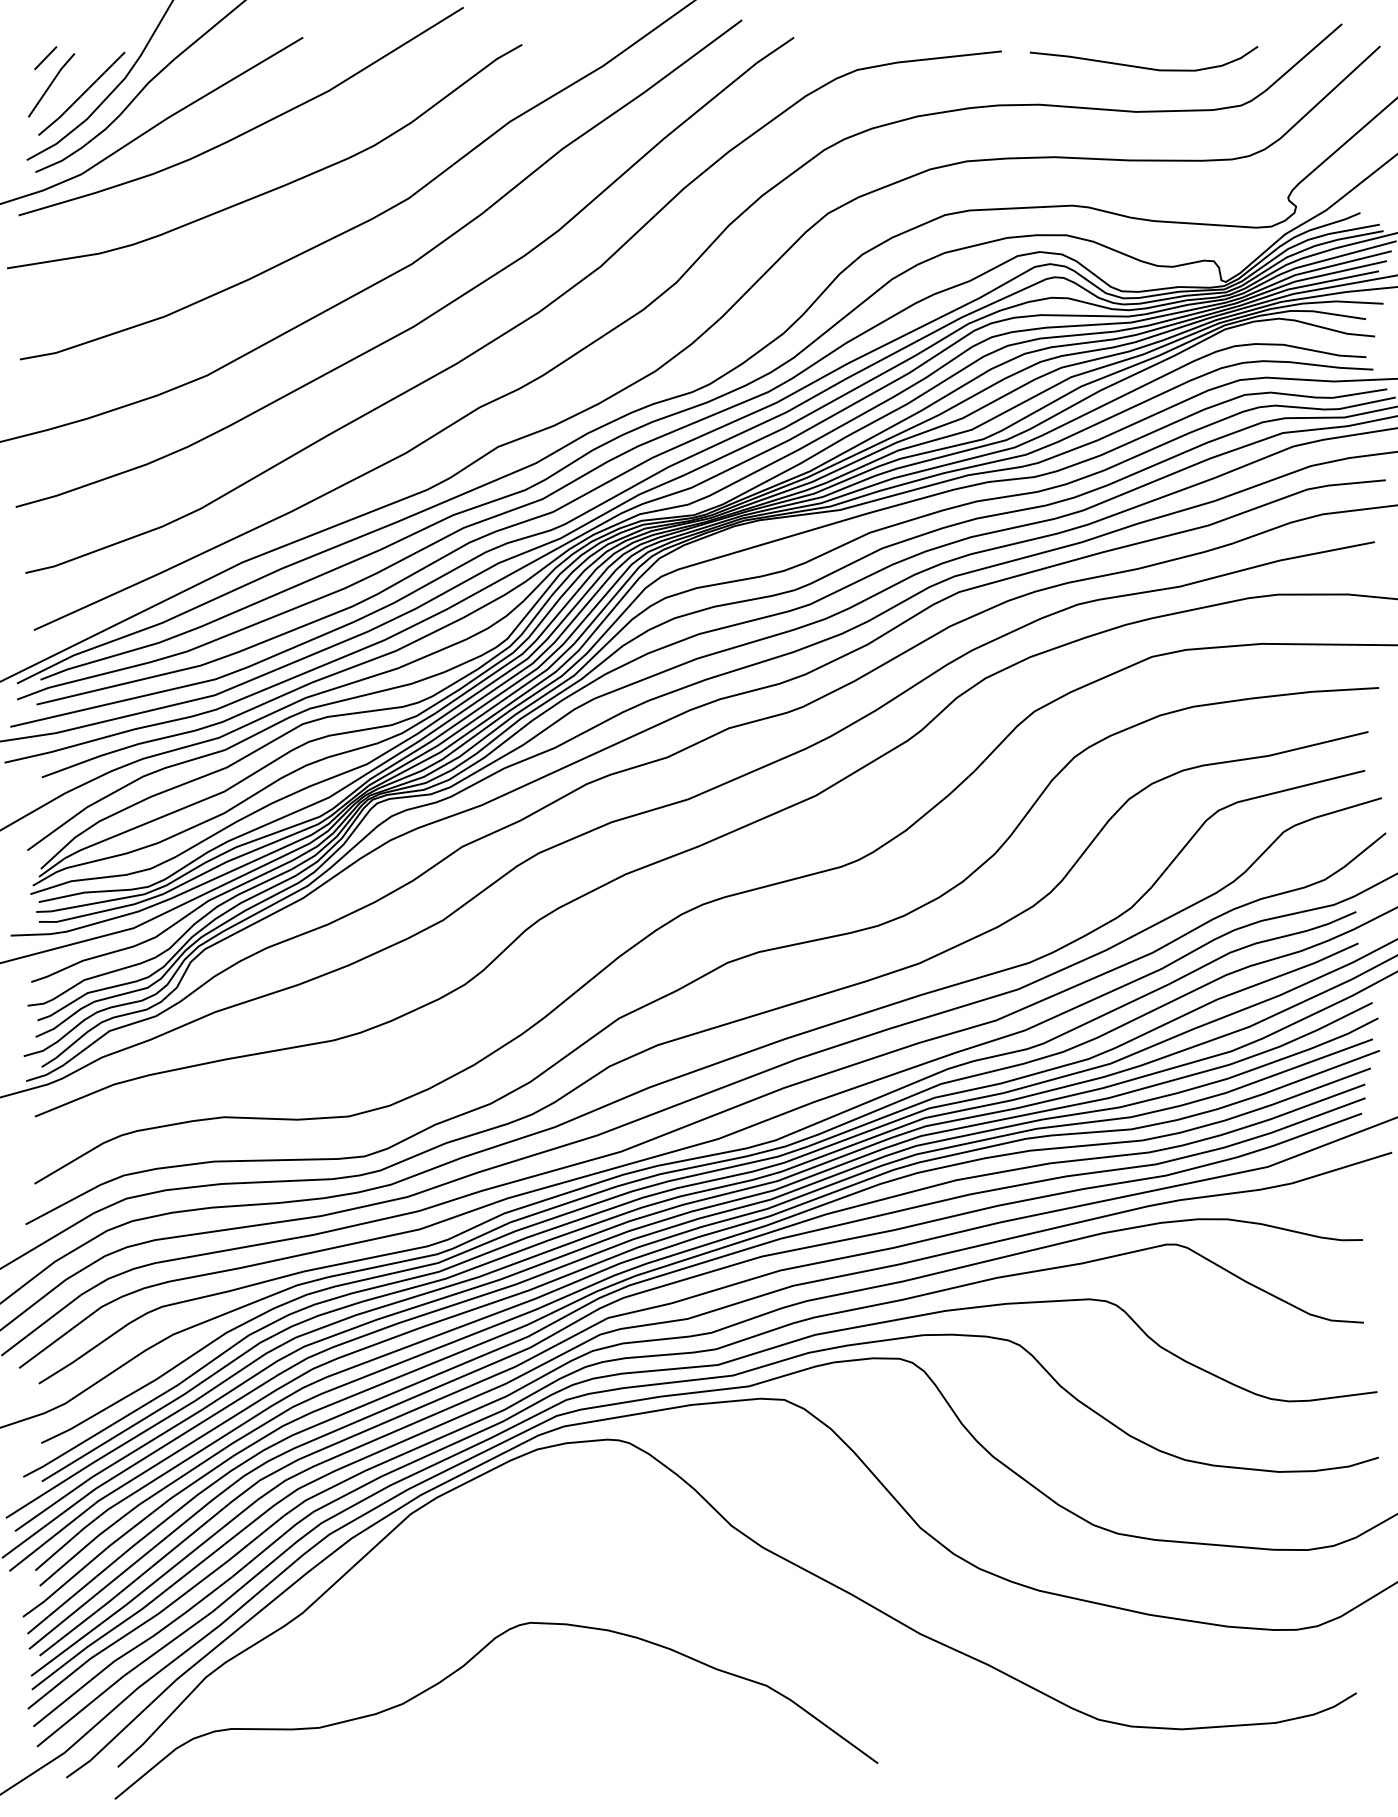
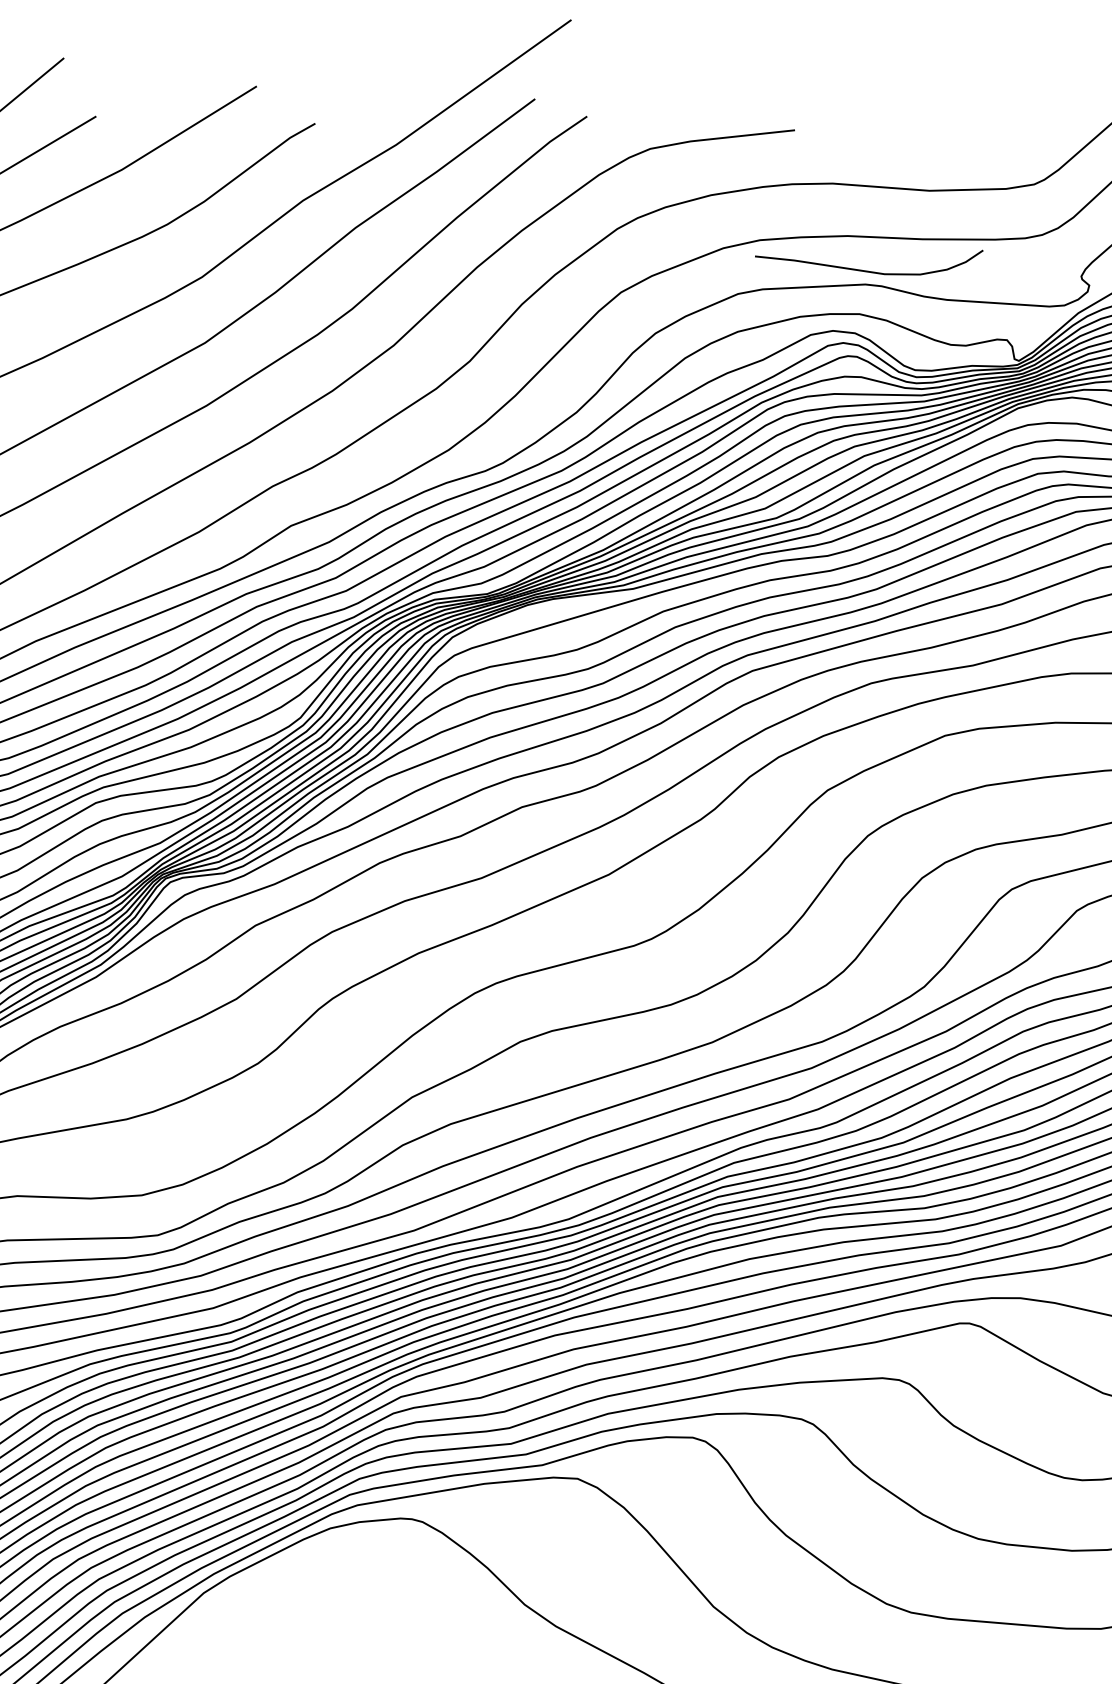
curve: (1142, 66) -> (867, 270), moved

